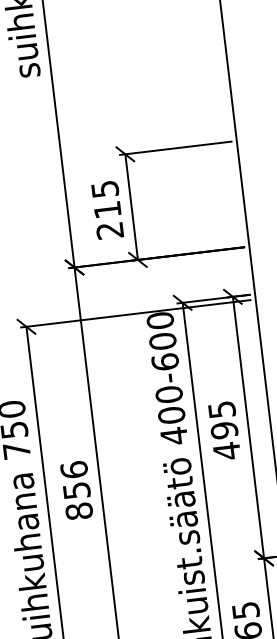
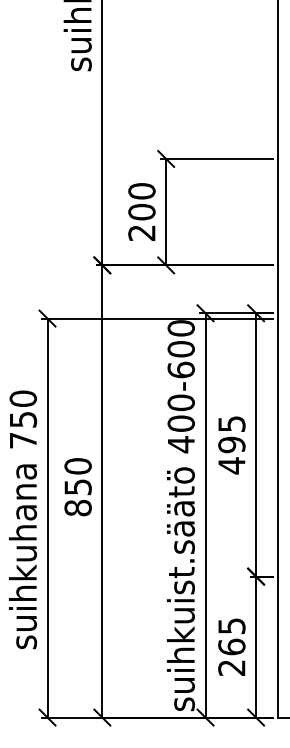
text: (105, 199) -> (141, 201), 215 -> 200
text: (73, 470) -> (77, 466), 856 -> 850

